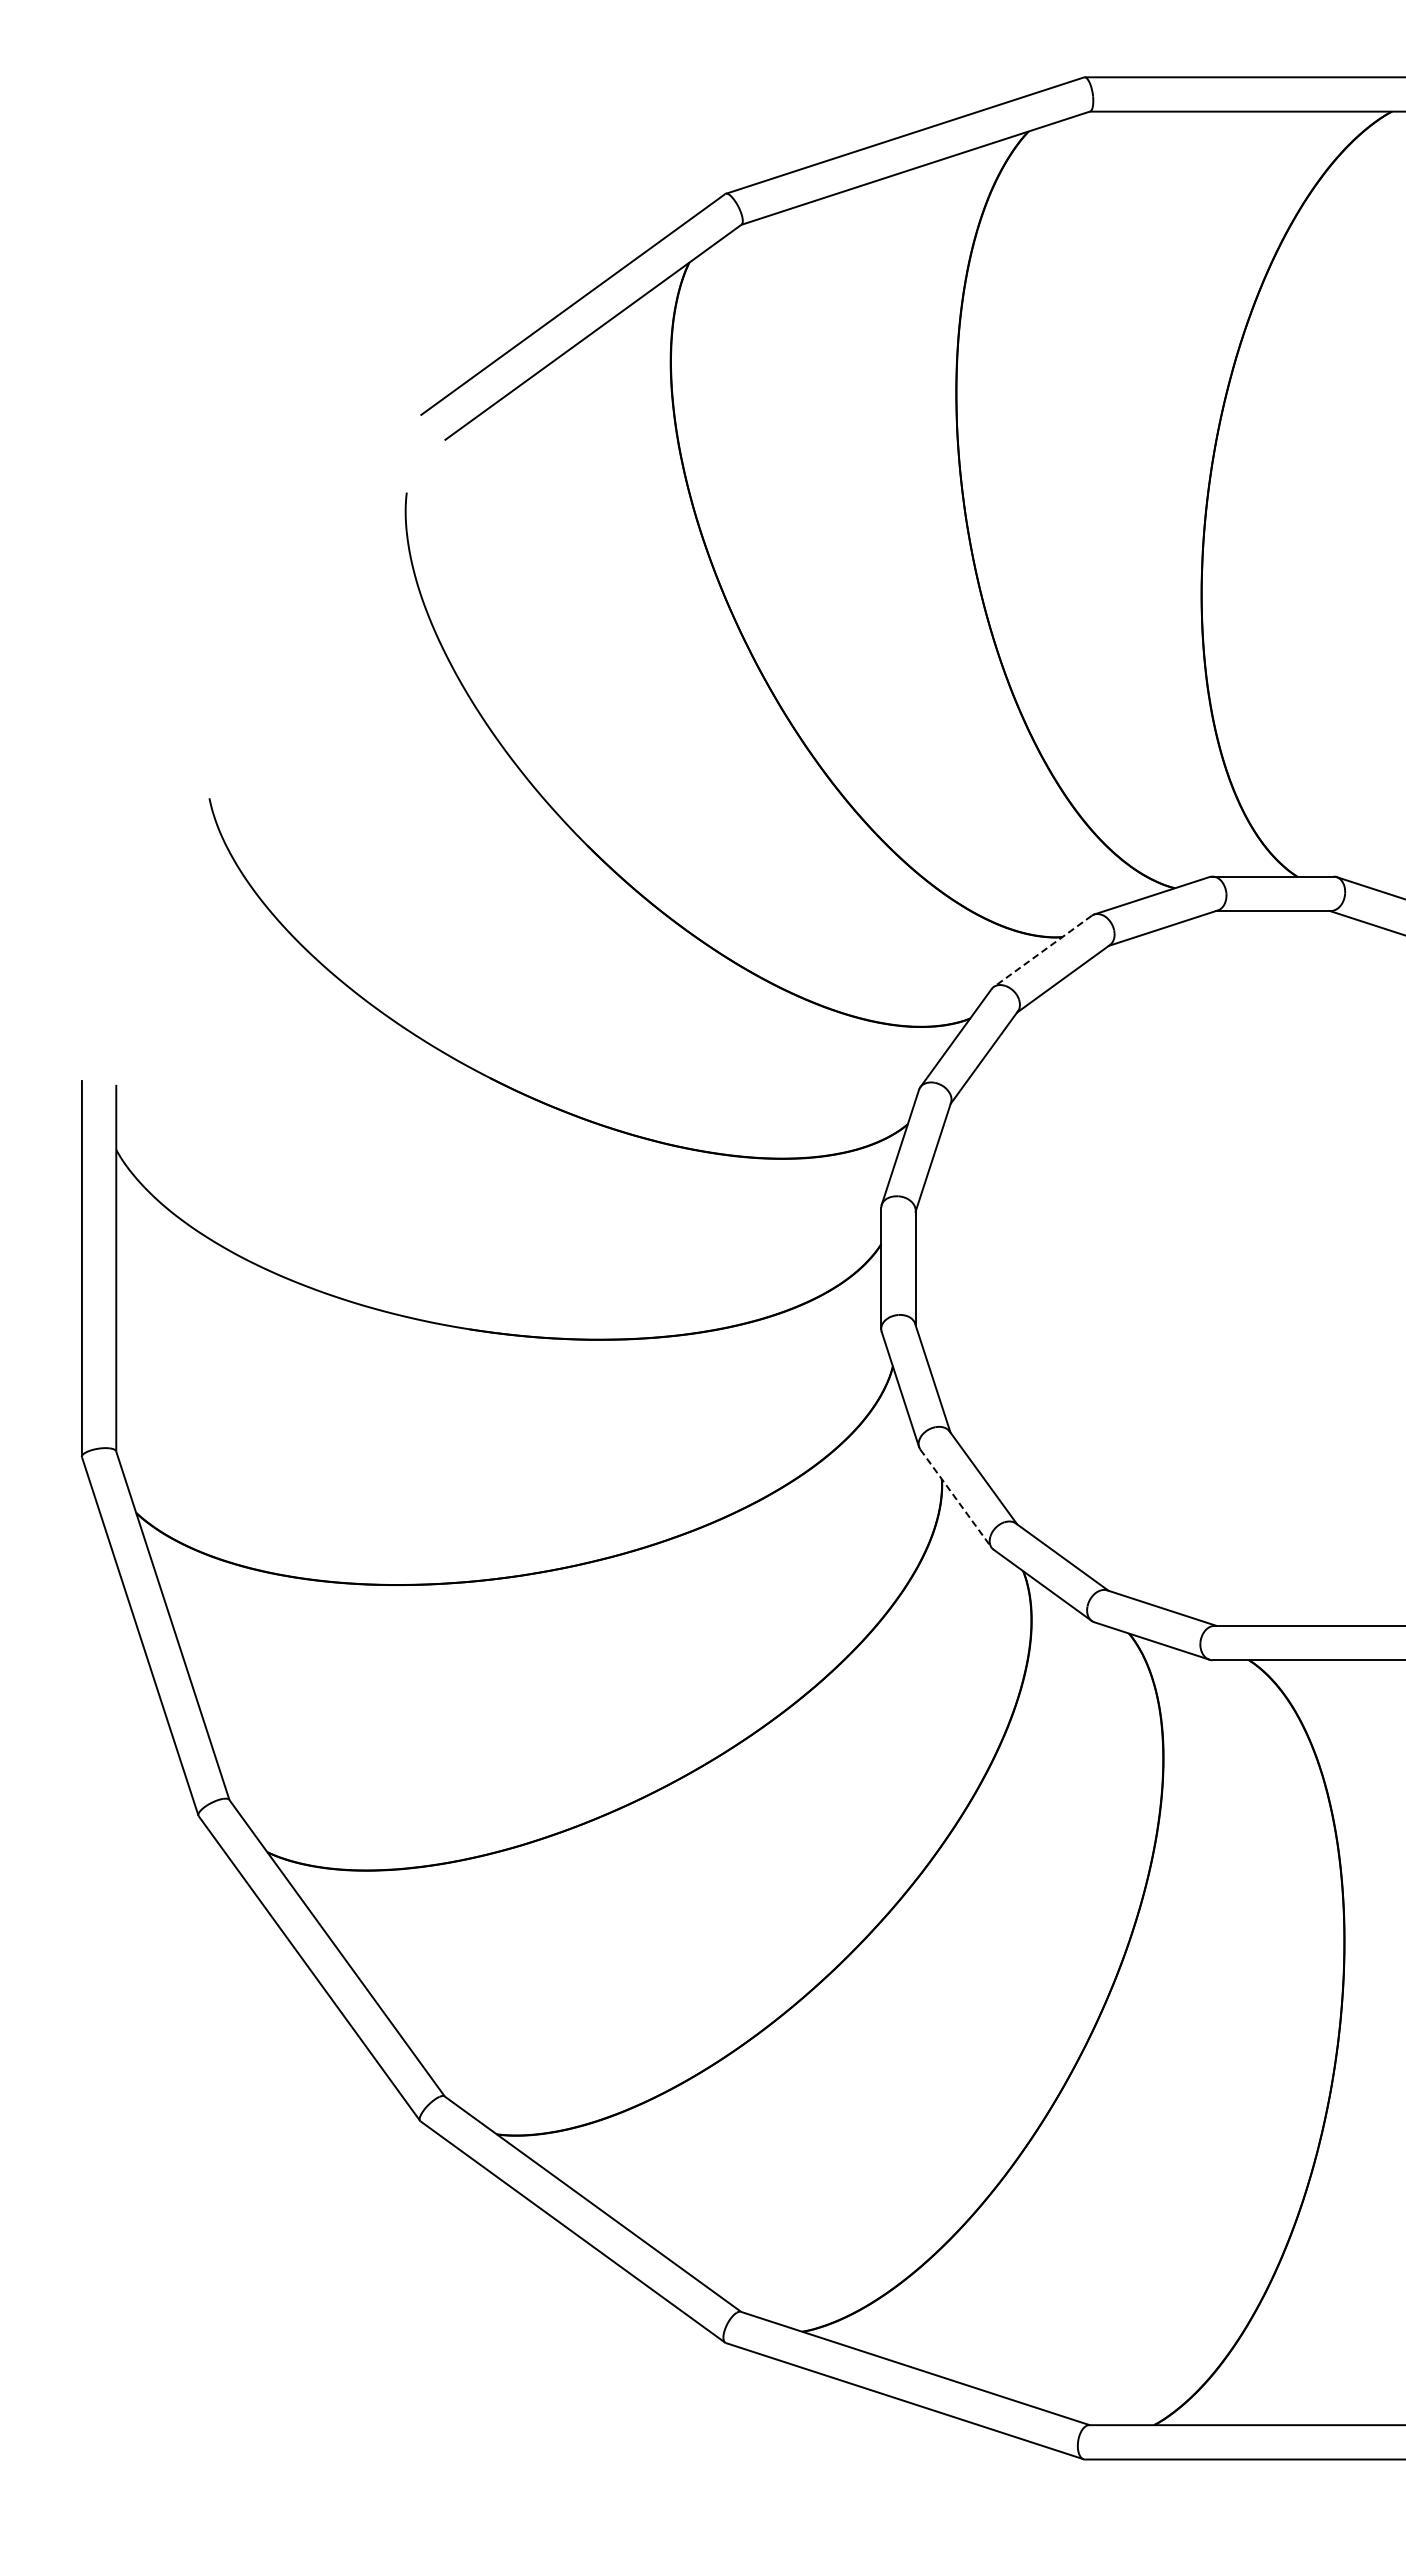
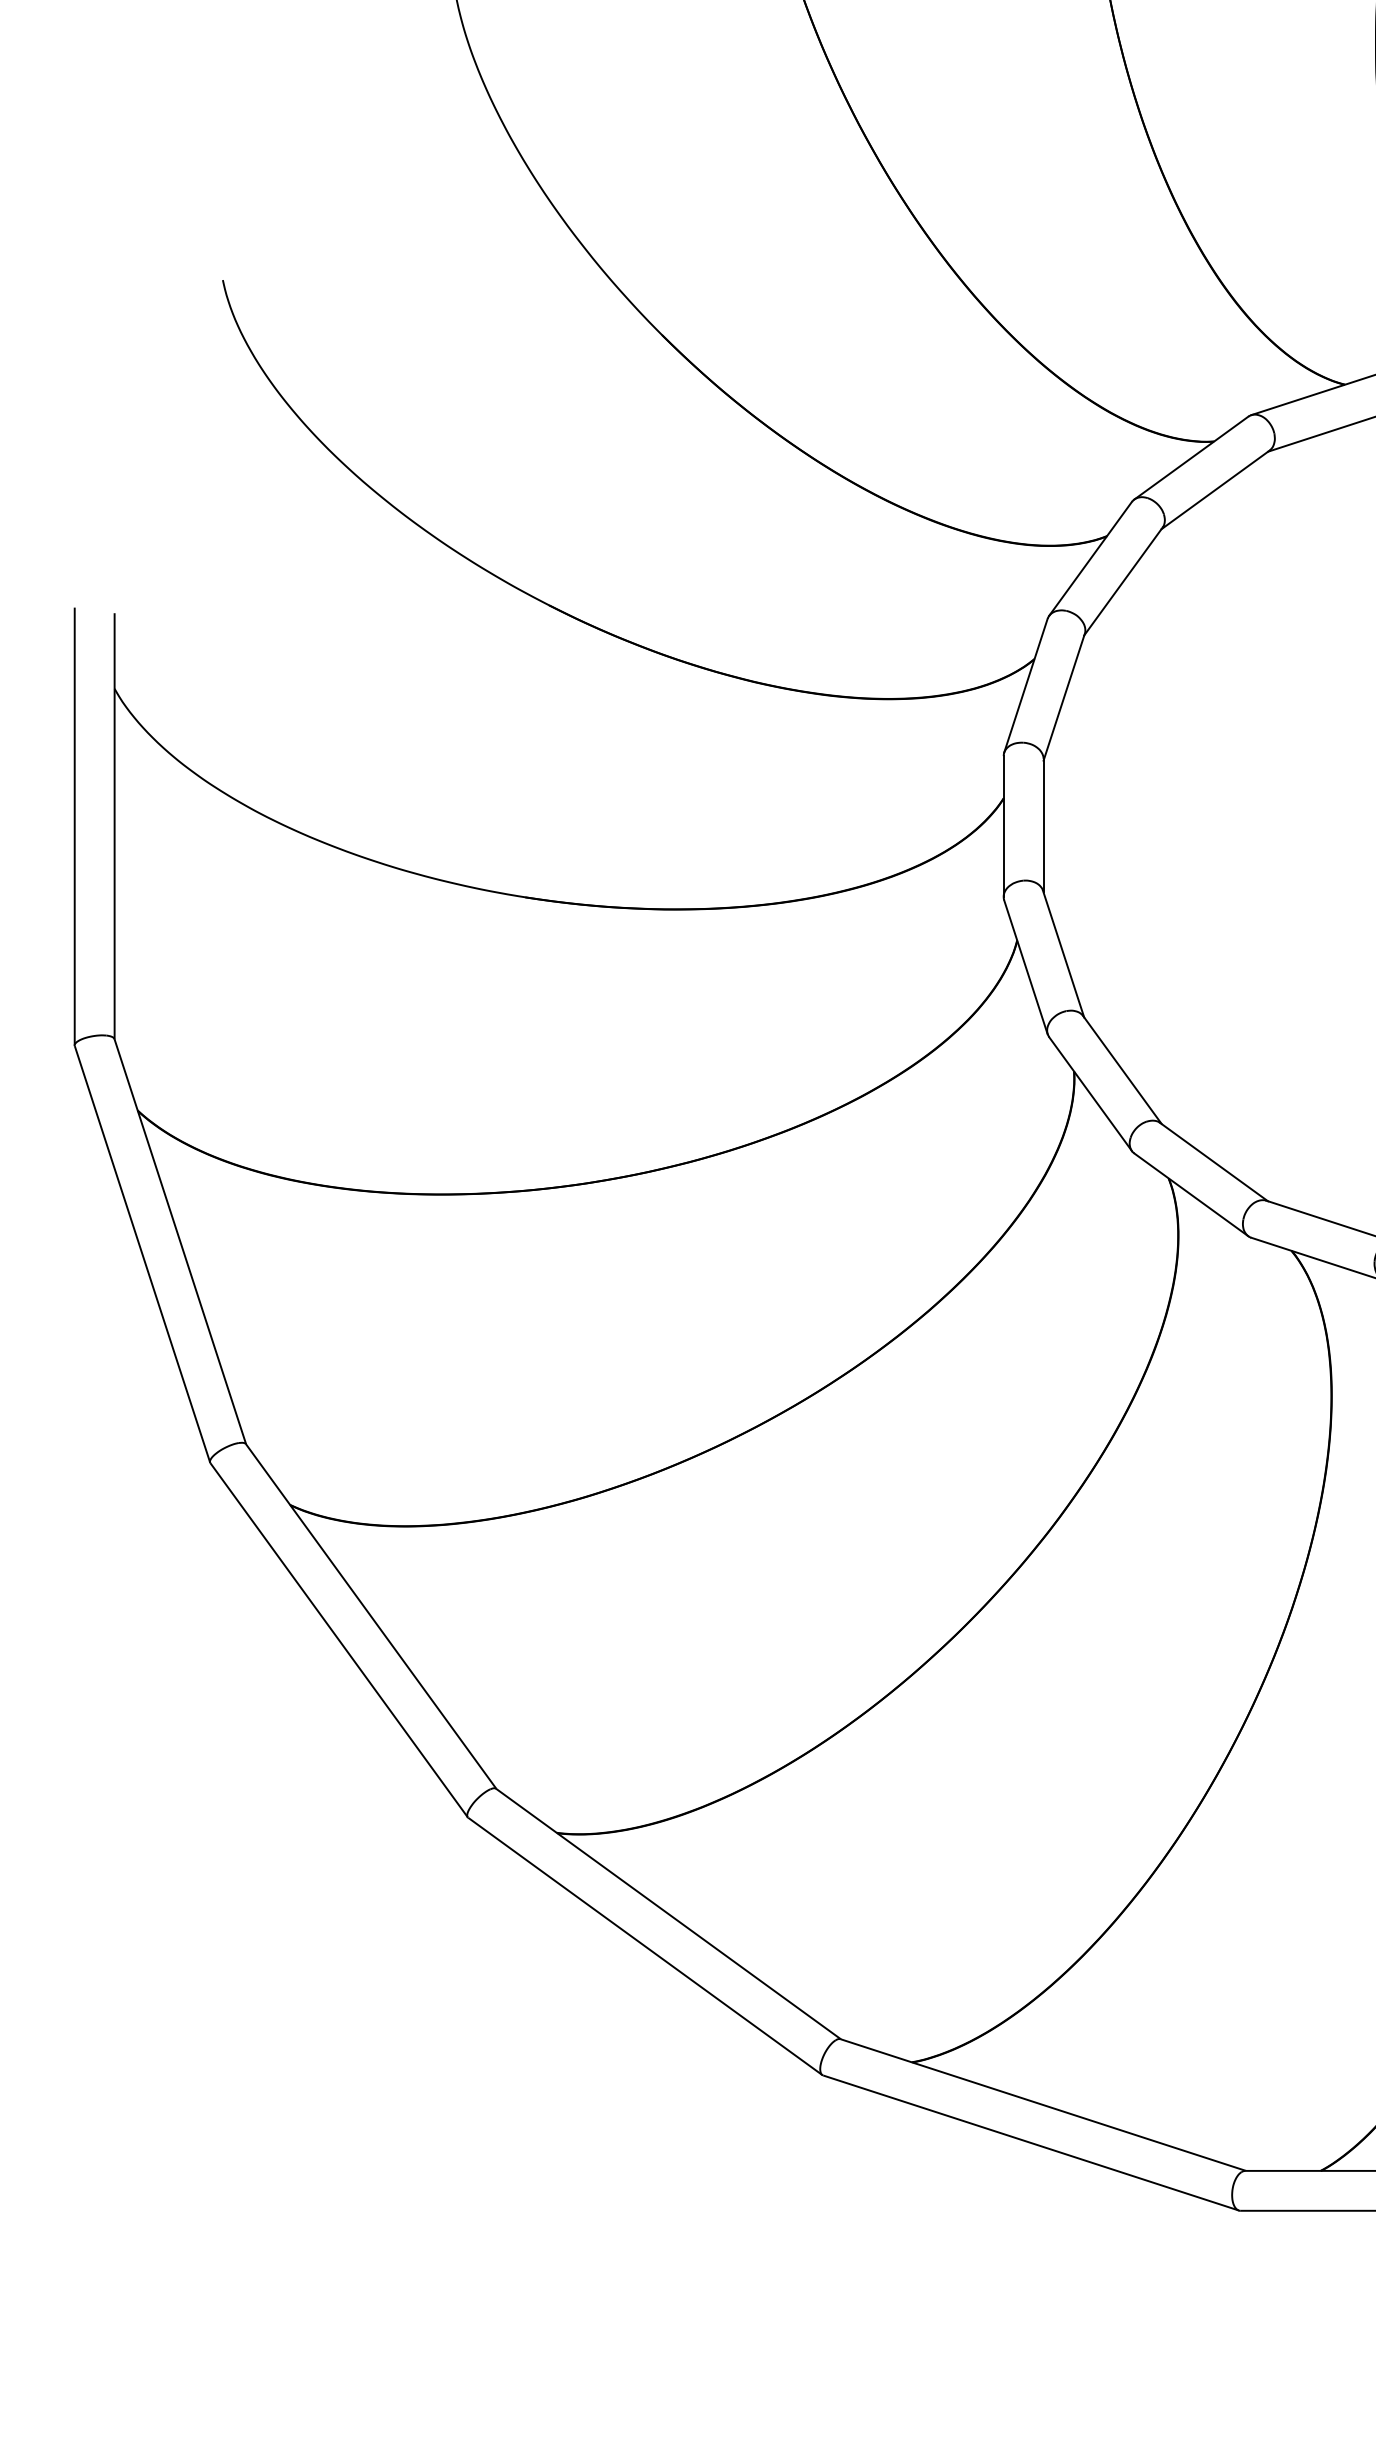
line: (1042, 951) -> (1191, 458), dashed -> solid
line: (956, 1498) -> (1091, 1093), dashed -> solid

